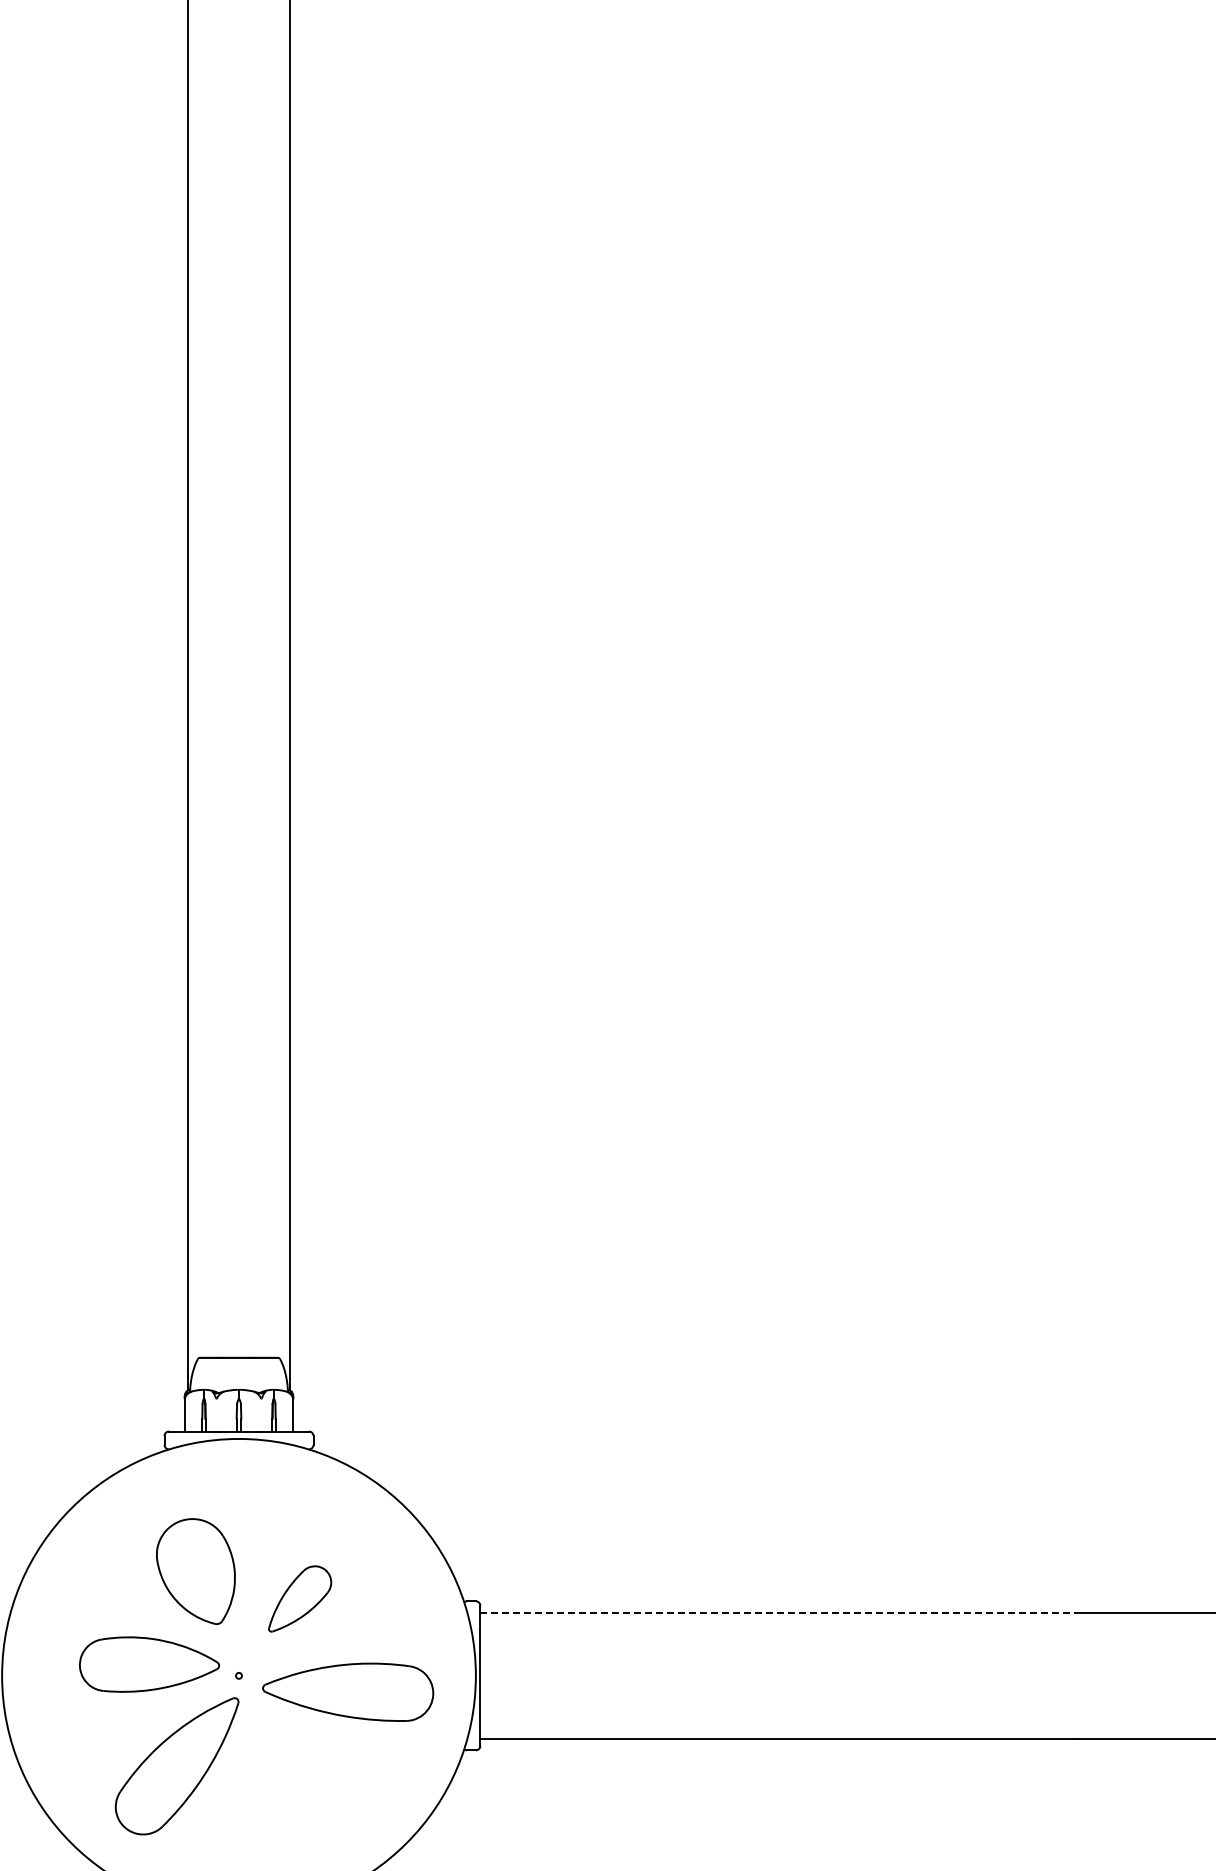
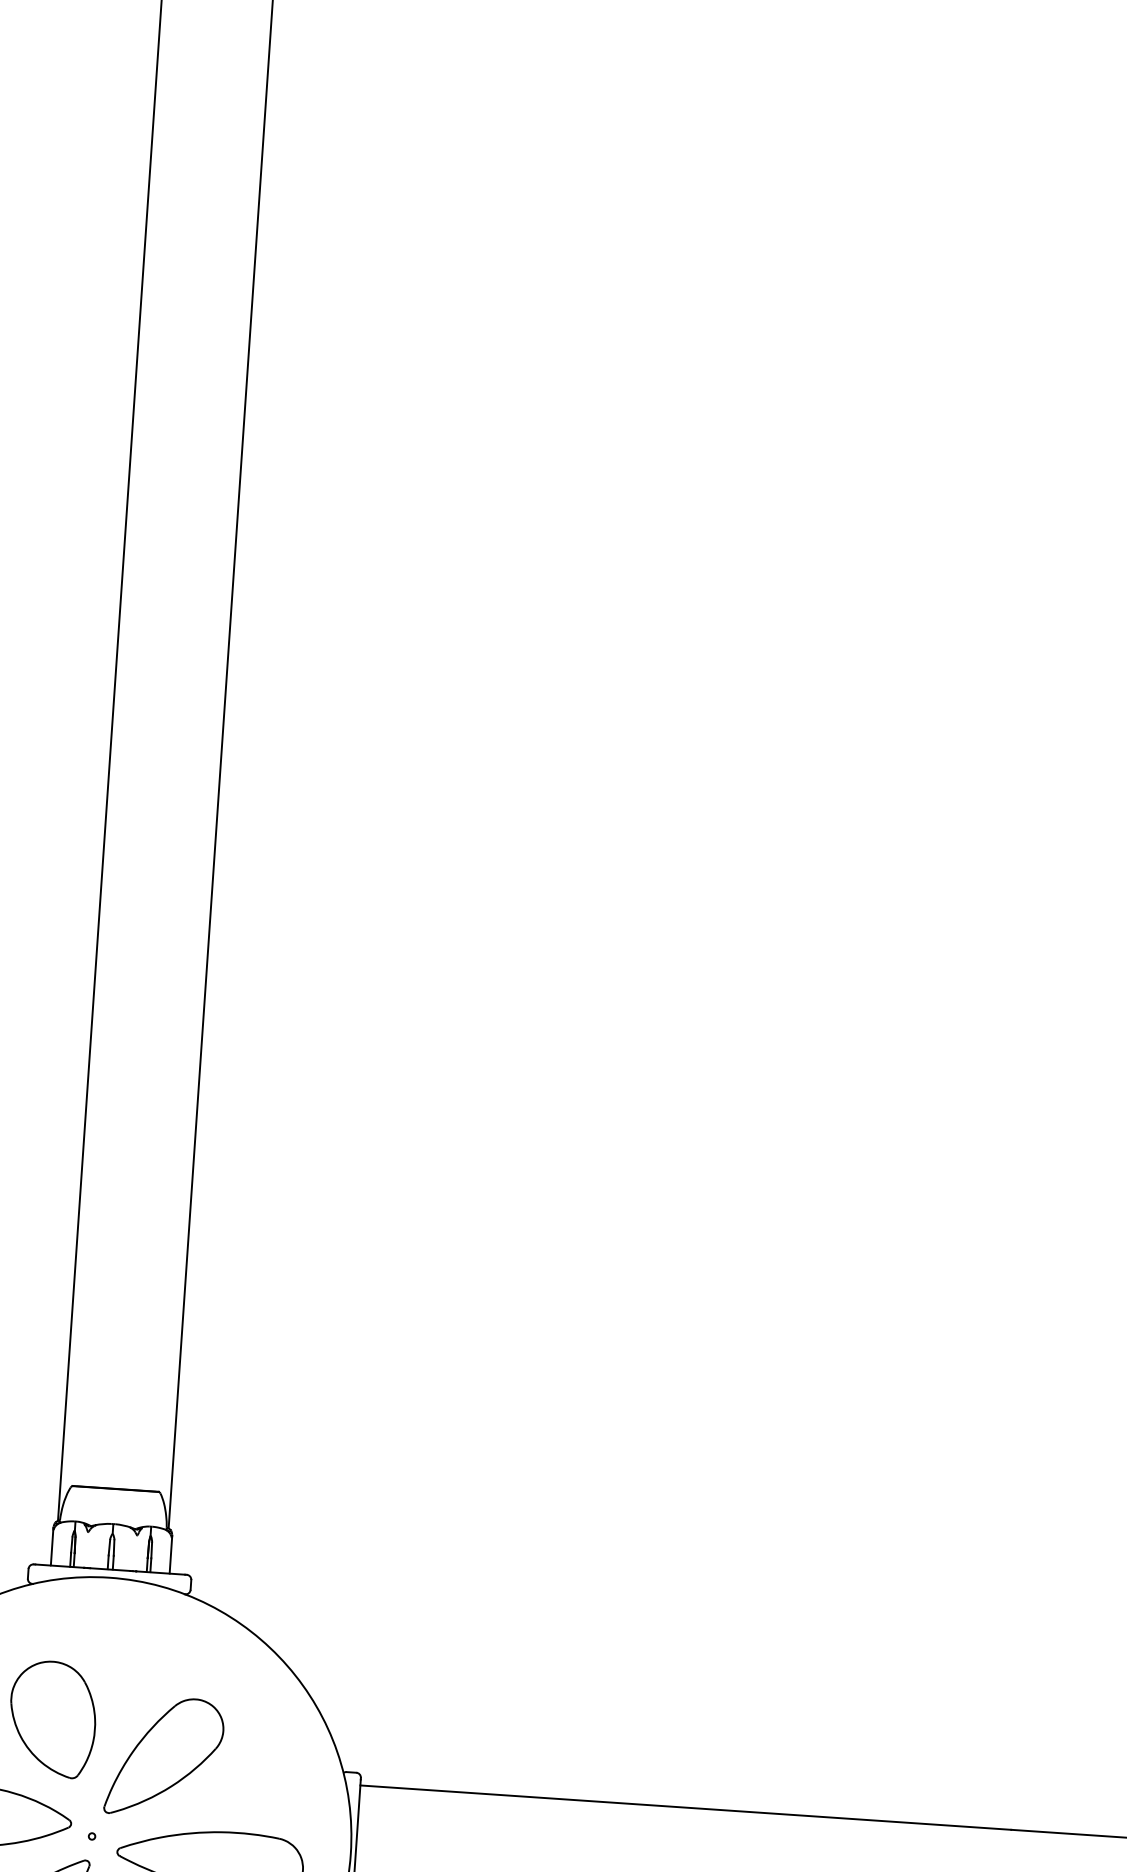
part: (299, 1598) -> (163, 1756), size x1.67
line: (778, 1612) -> (686, 1807), dashed -> solid

